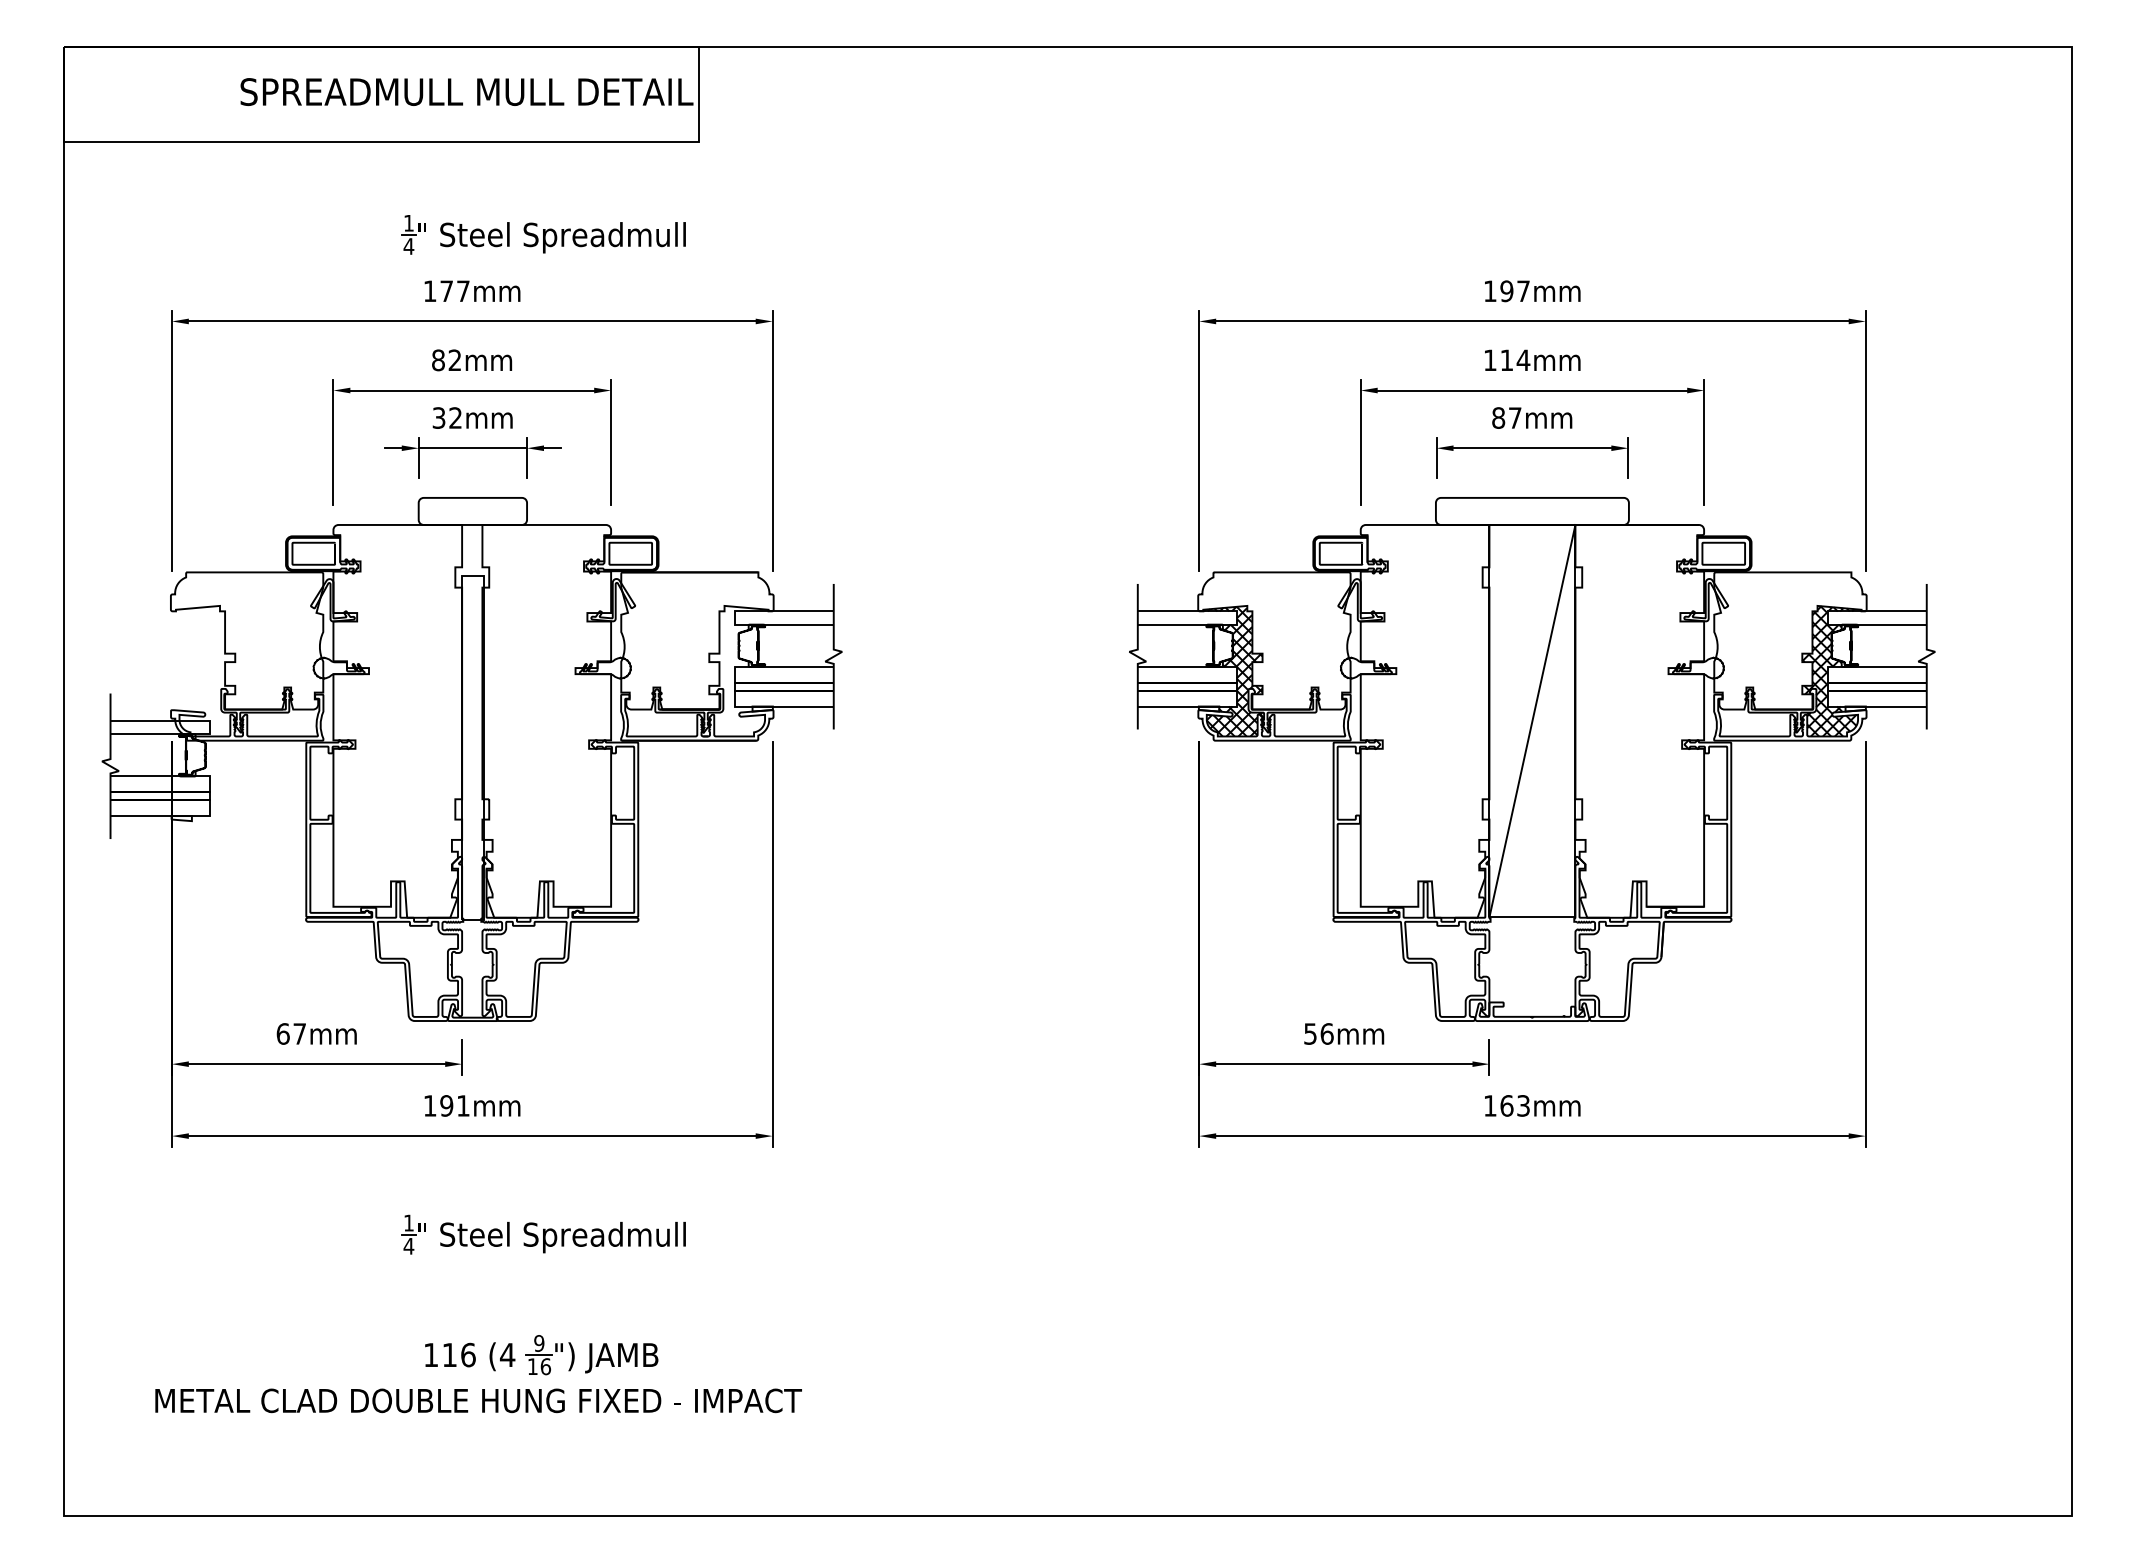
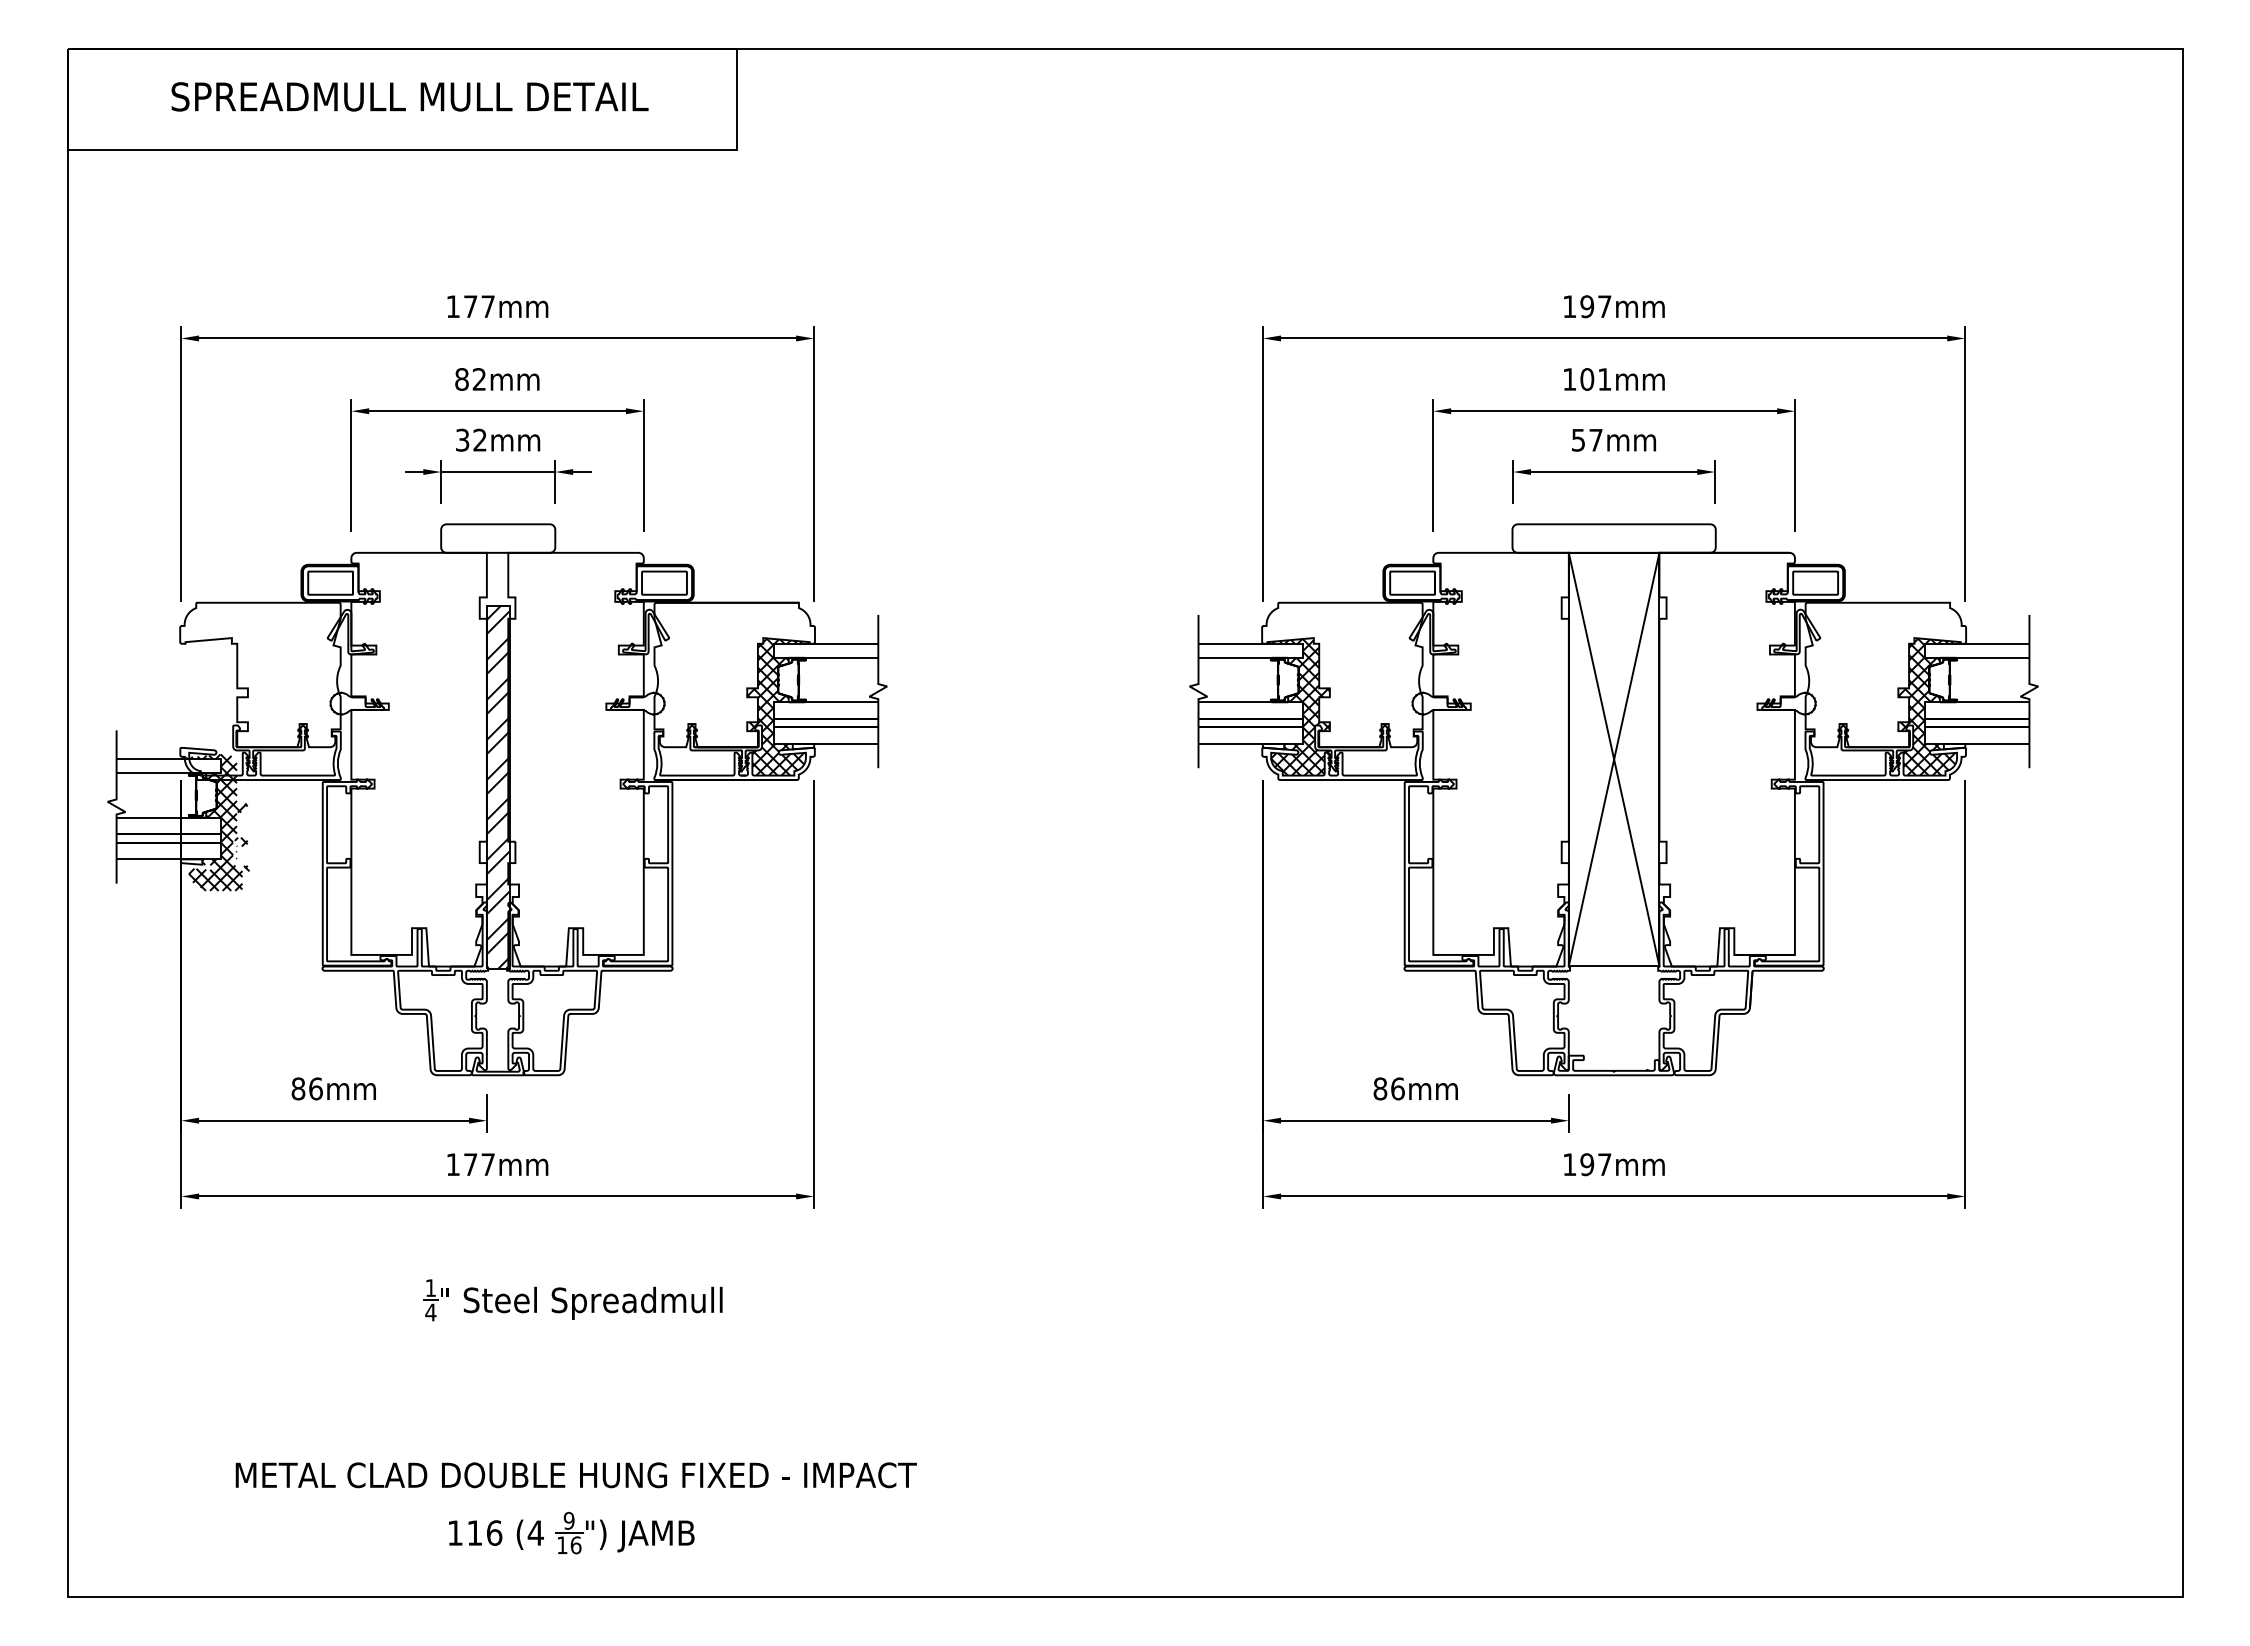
text: (466, 91) -> (409, 96), moved
part: (543, 235) -> (572, 247), removed
text: (1514, 360) -> (1595, 379), 114mm -> 101mm
text: (1498, 417) -> (1578, 439), 87mm -> 57mm
hatch: (738, 670) -> (777, 706), added
line: (1531, 721) -> (1613, 759), added
hatch: (472, 747) -> (497, 787), added
hatch: (206, 781) -> (217, 822), added
text: (290, 1033) -> (306, 1088), 67mm -> 86mm
text: (1310, 1033) -> (1380, 1088), 56mm -> 86mm
text: (454, 1105) -> (478, 1164), 191mm -> 177mm
text: (1514, 1105) -> (1595, 1164), 163mm -> 197mm
part: (541, 1354) -> (571, 1532), moved
text: (477, 1401) -> (575, 1475), moved

